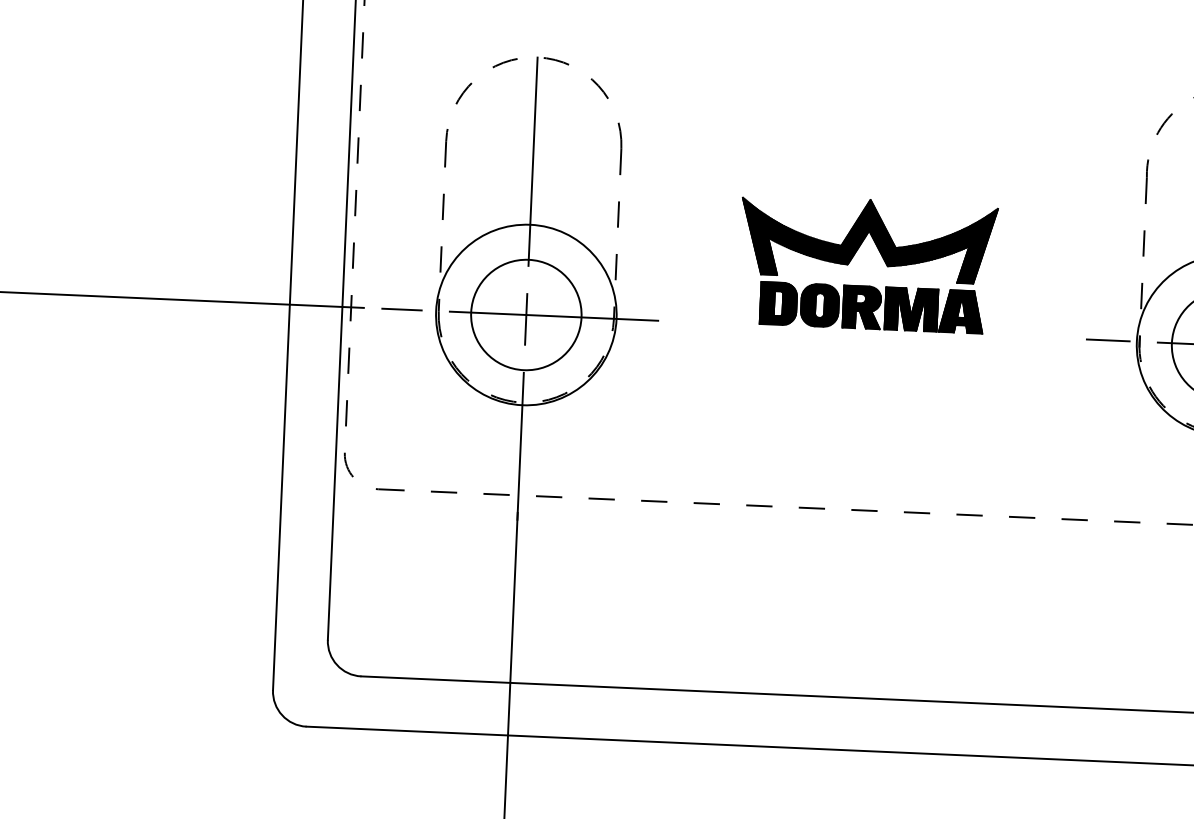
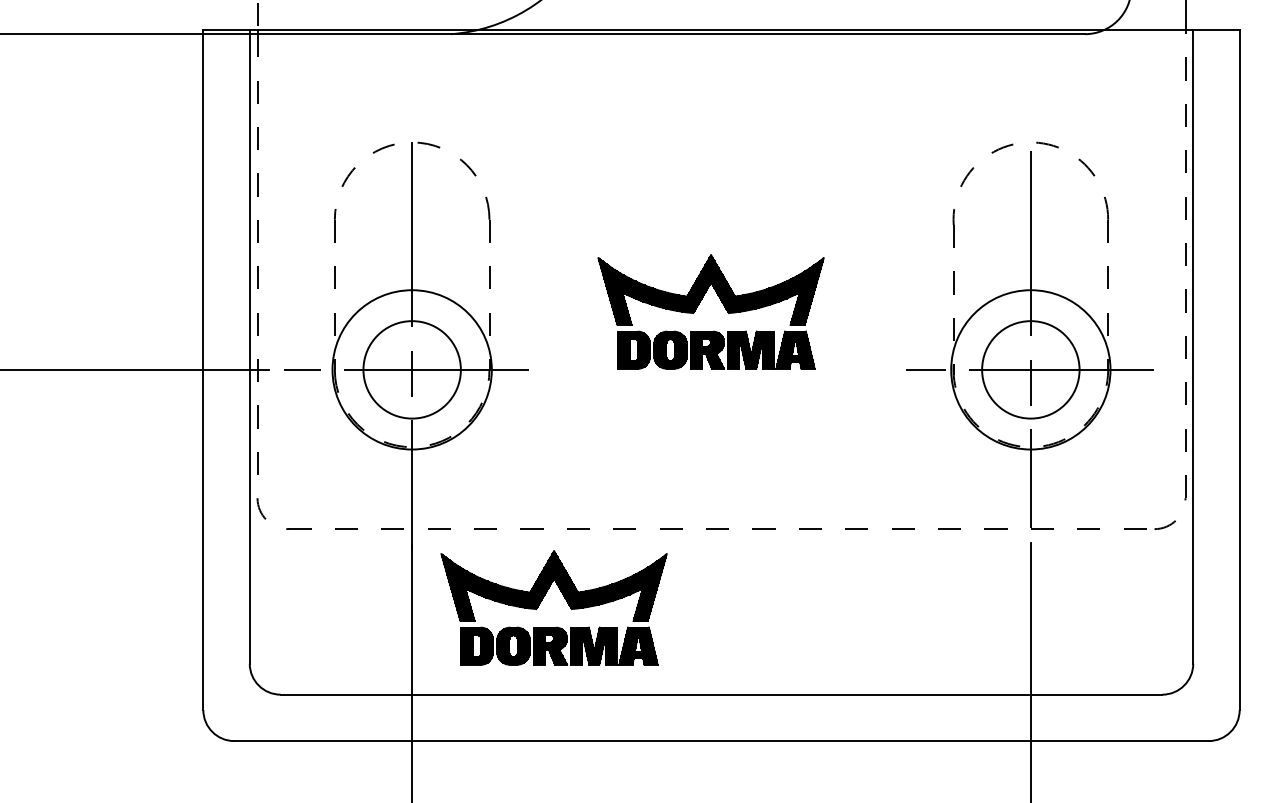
part: (661, 584) -> (541, 602), added

